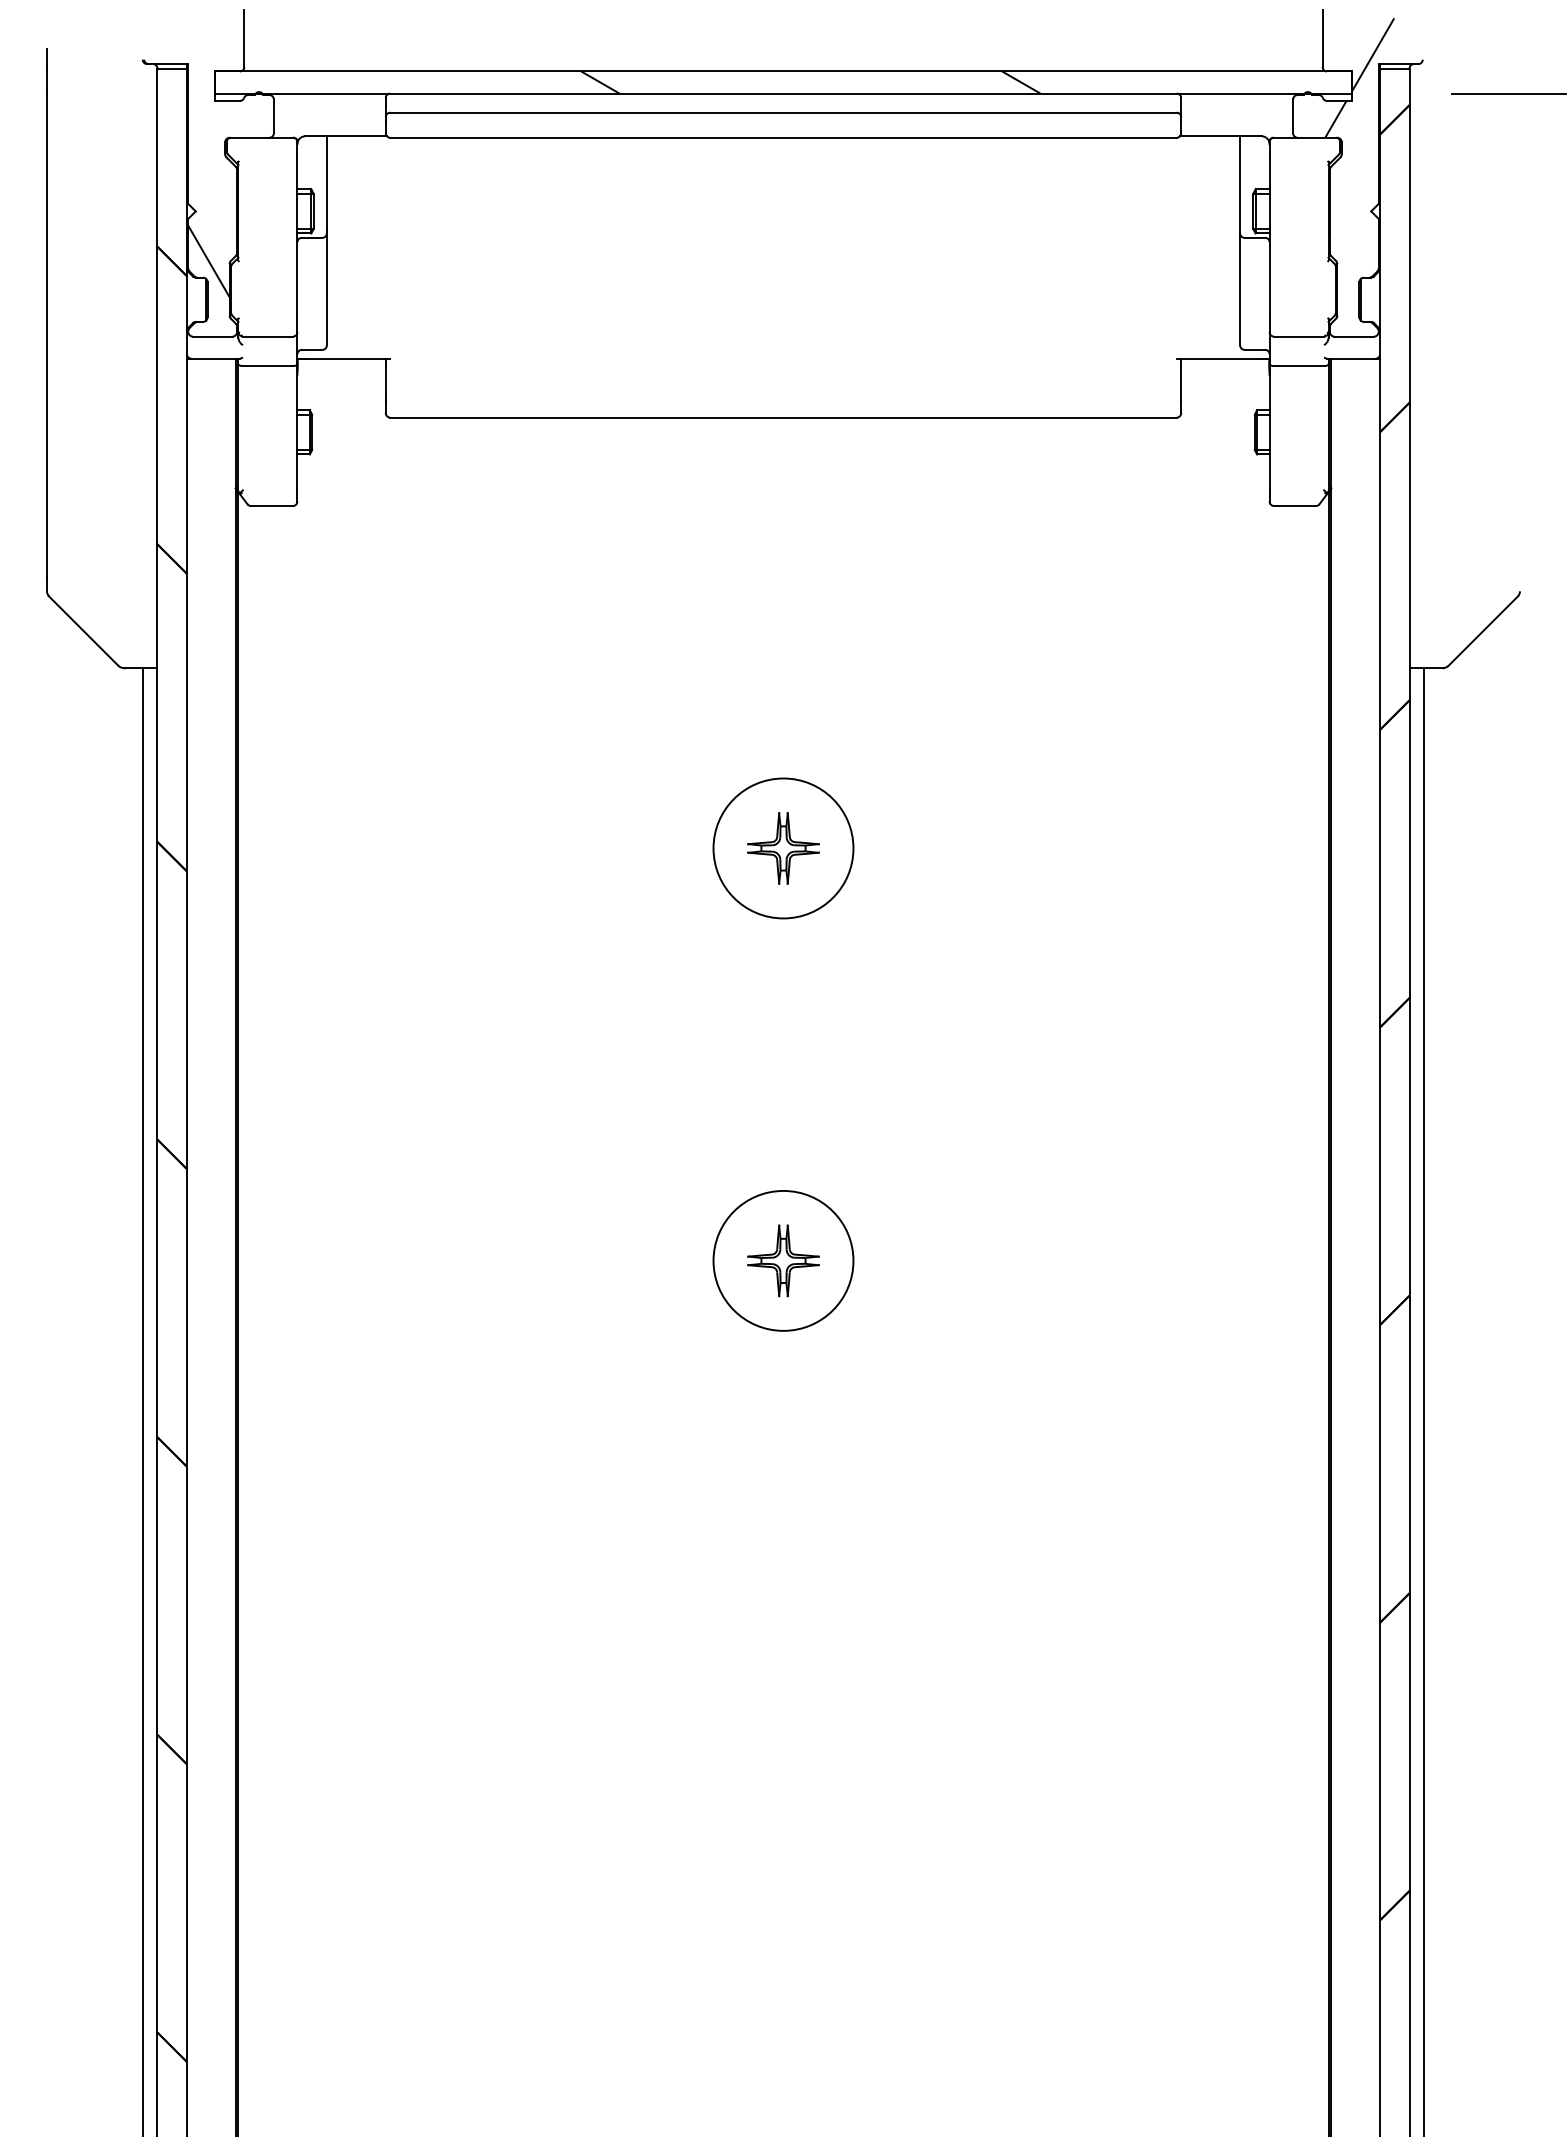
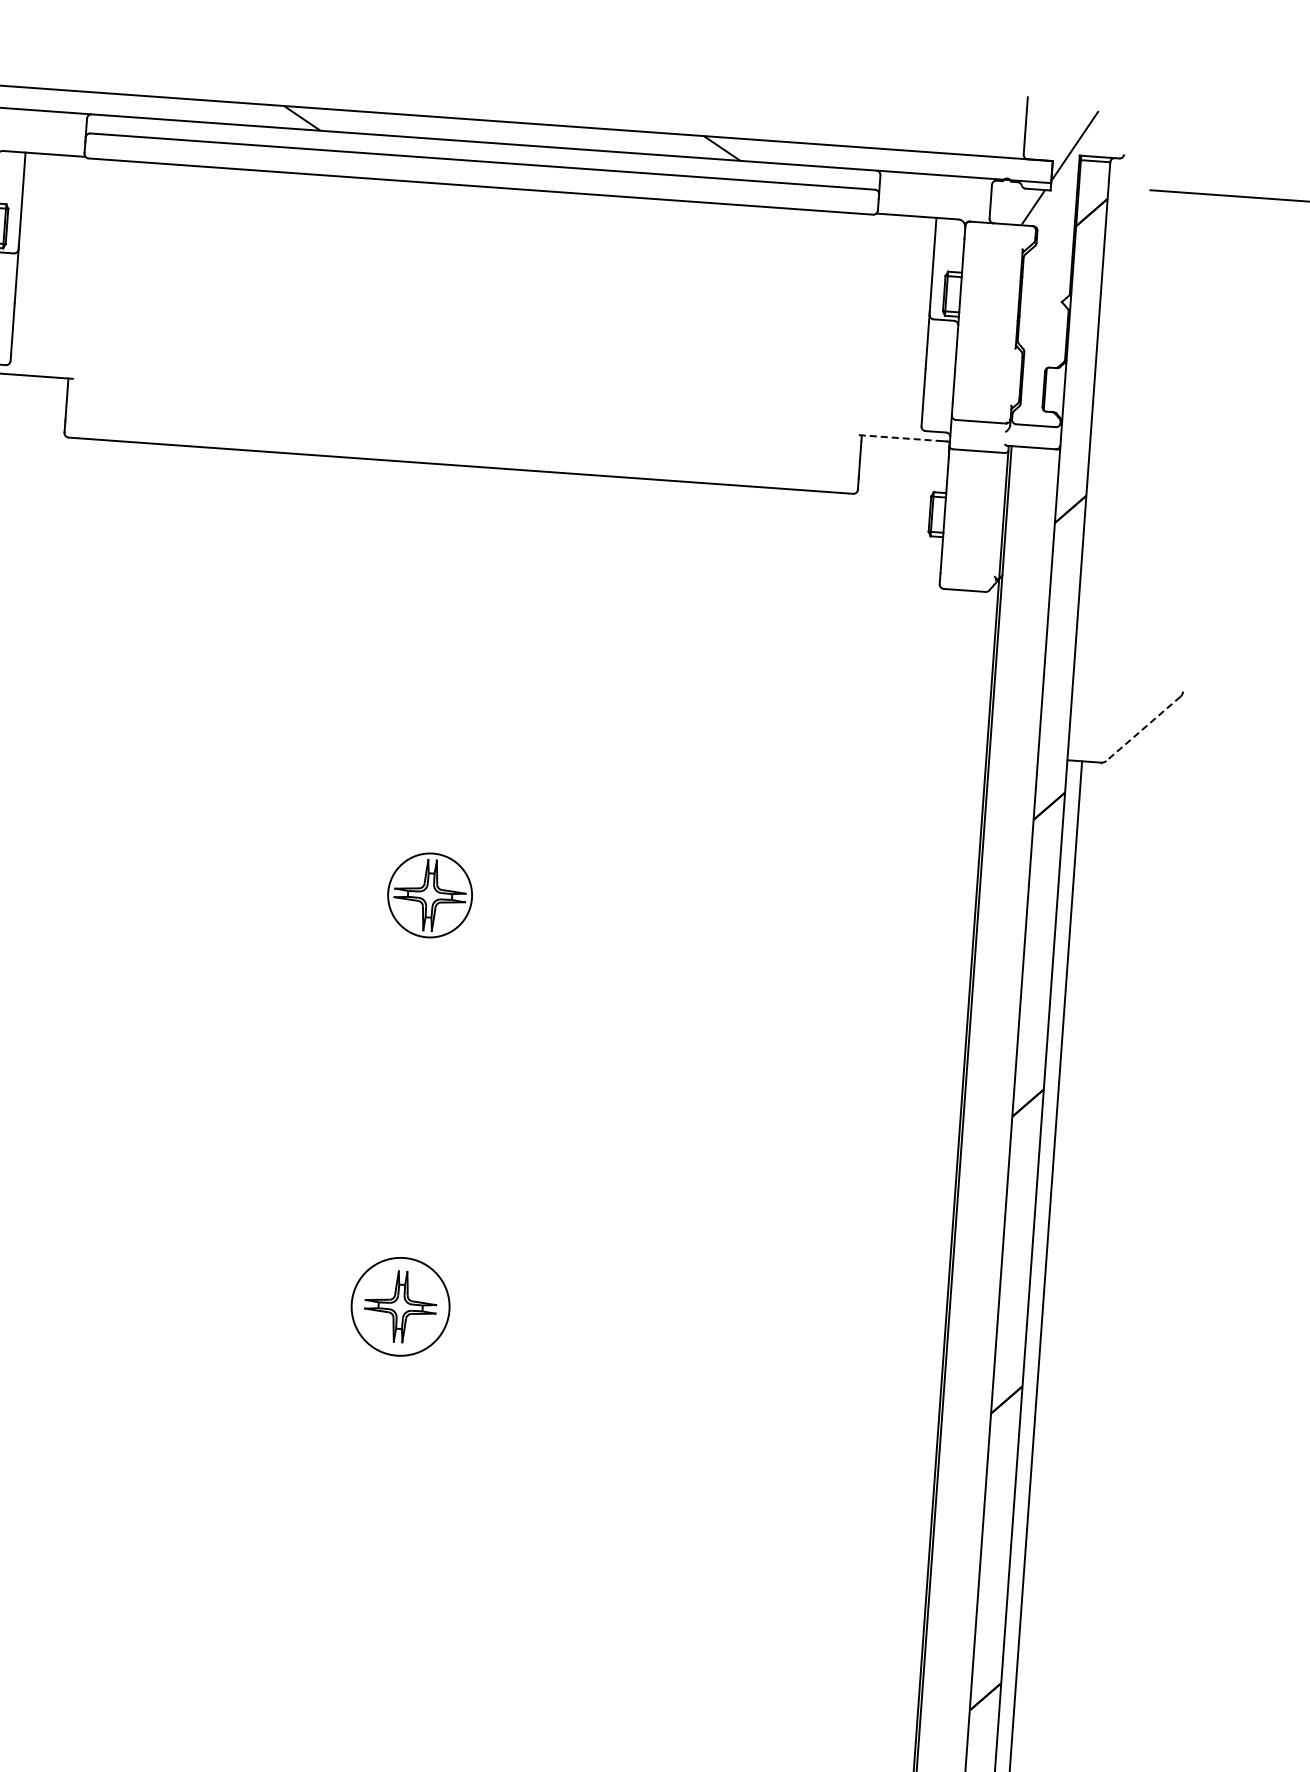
line: (1219, 358) -> (900, 437), solid -> dashed
line: (1482, 631) -> (1142, 729), solid -> dashed
circle: (783, 848) -> (430, 895), size x0.6
circle: (783, 1260) -> (400, 1306), size x0.7

